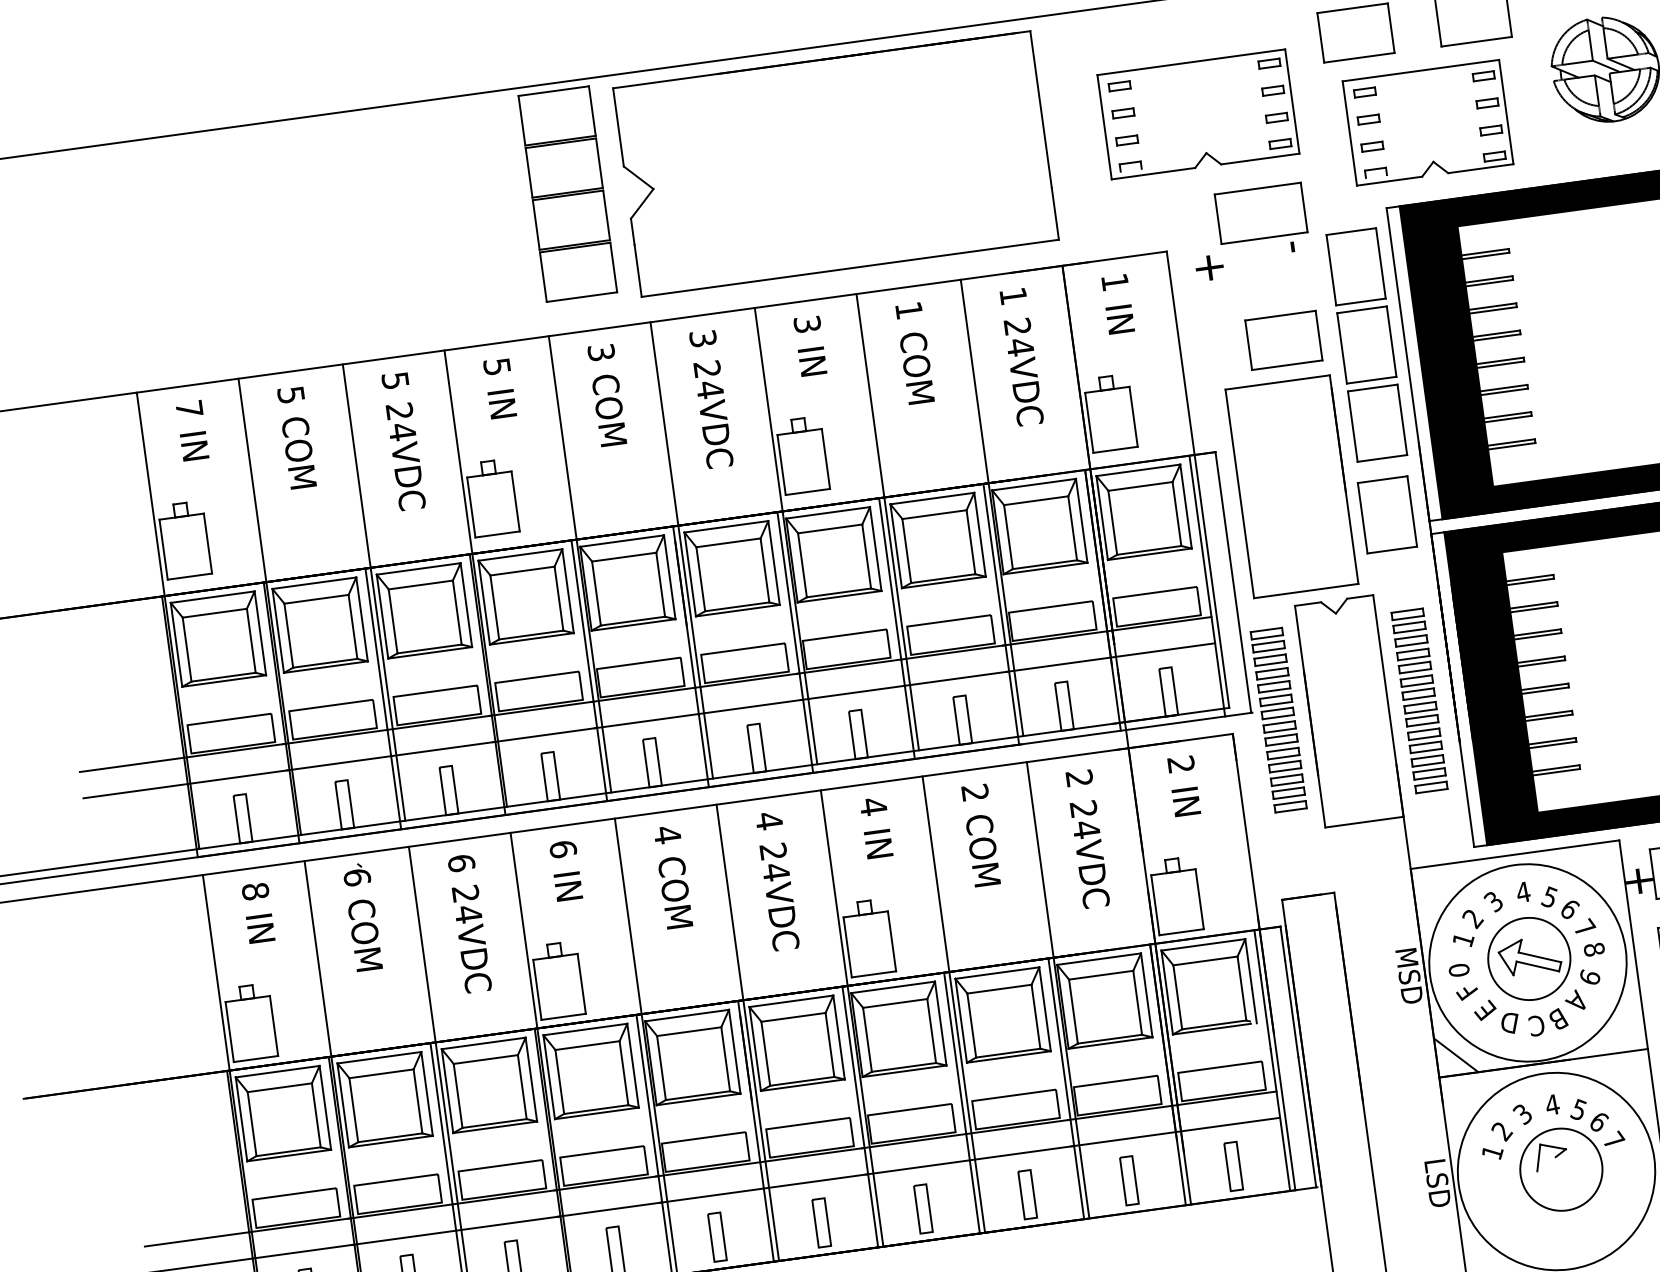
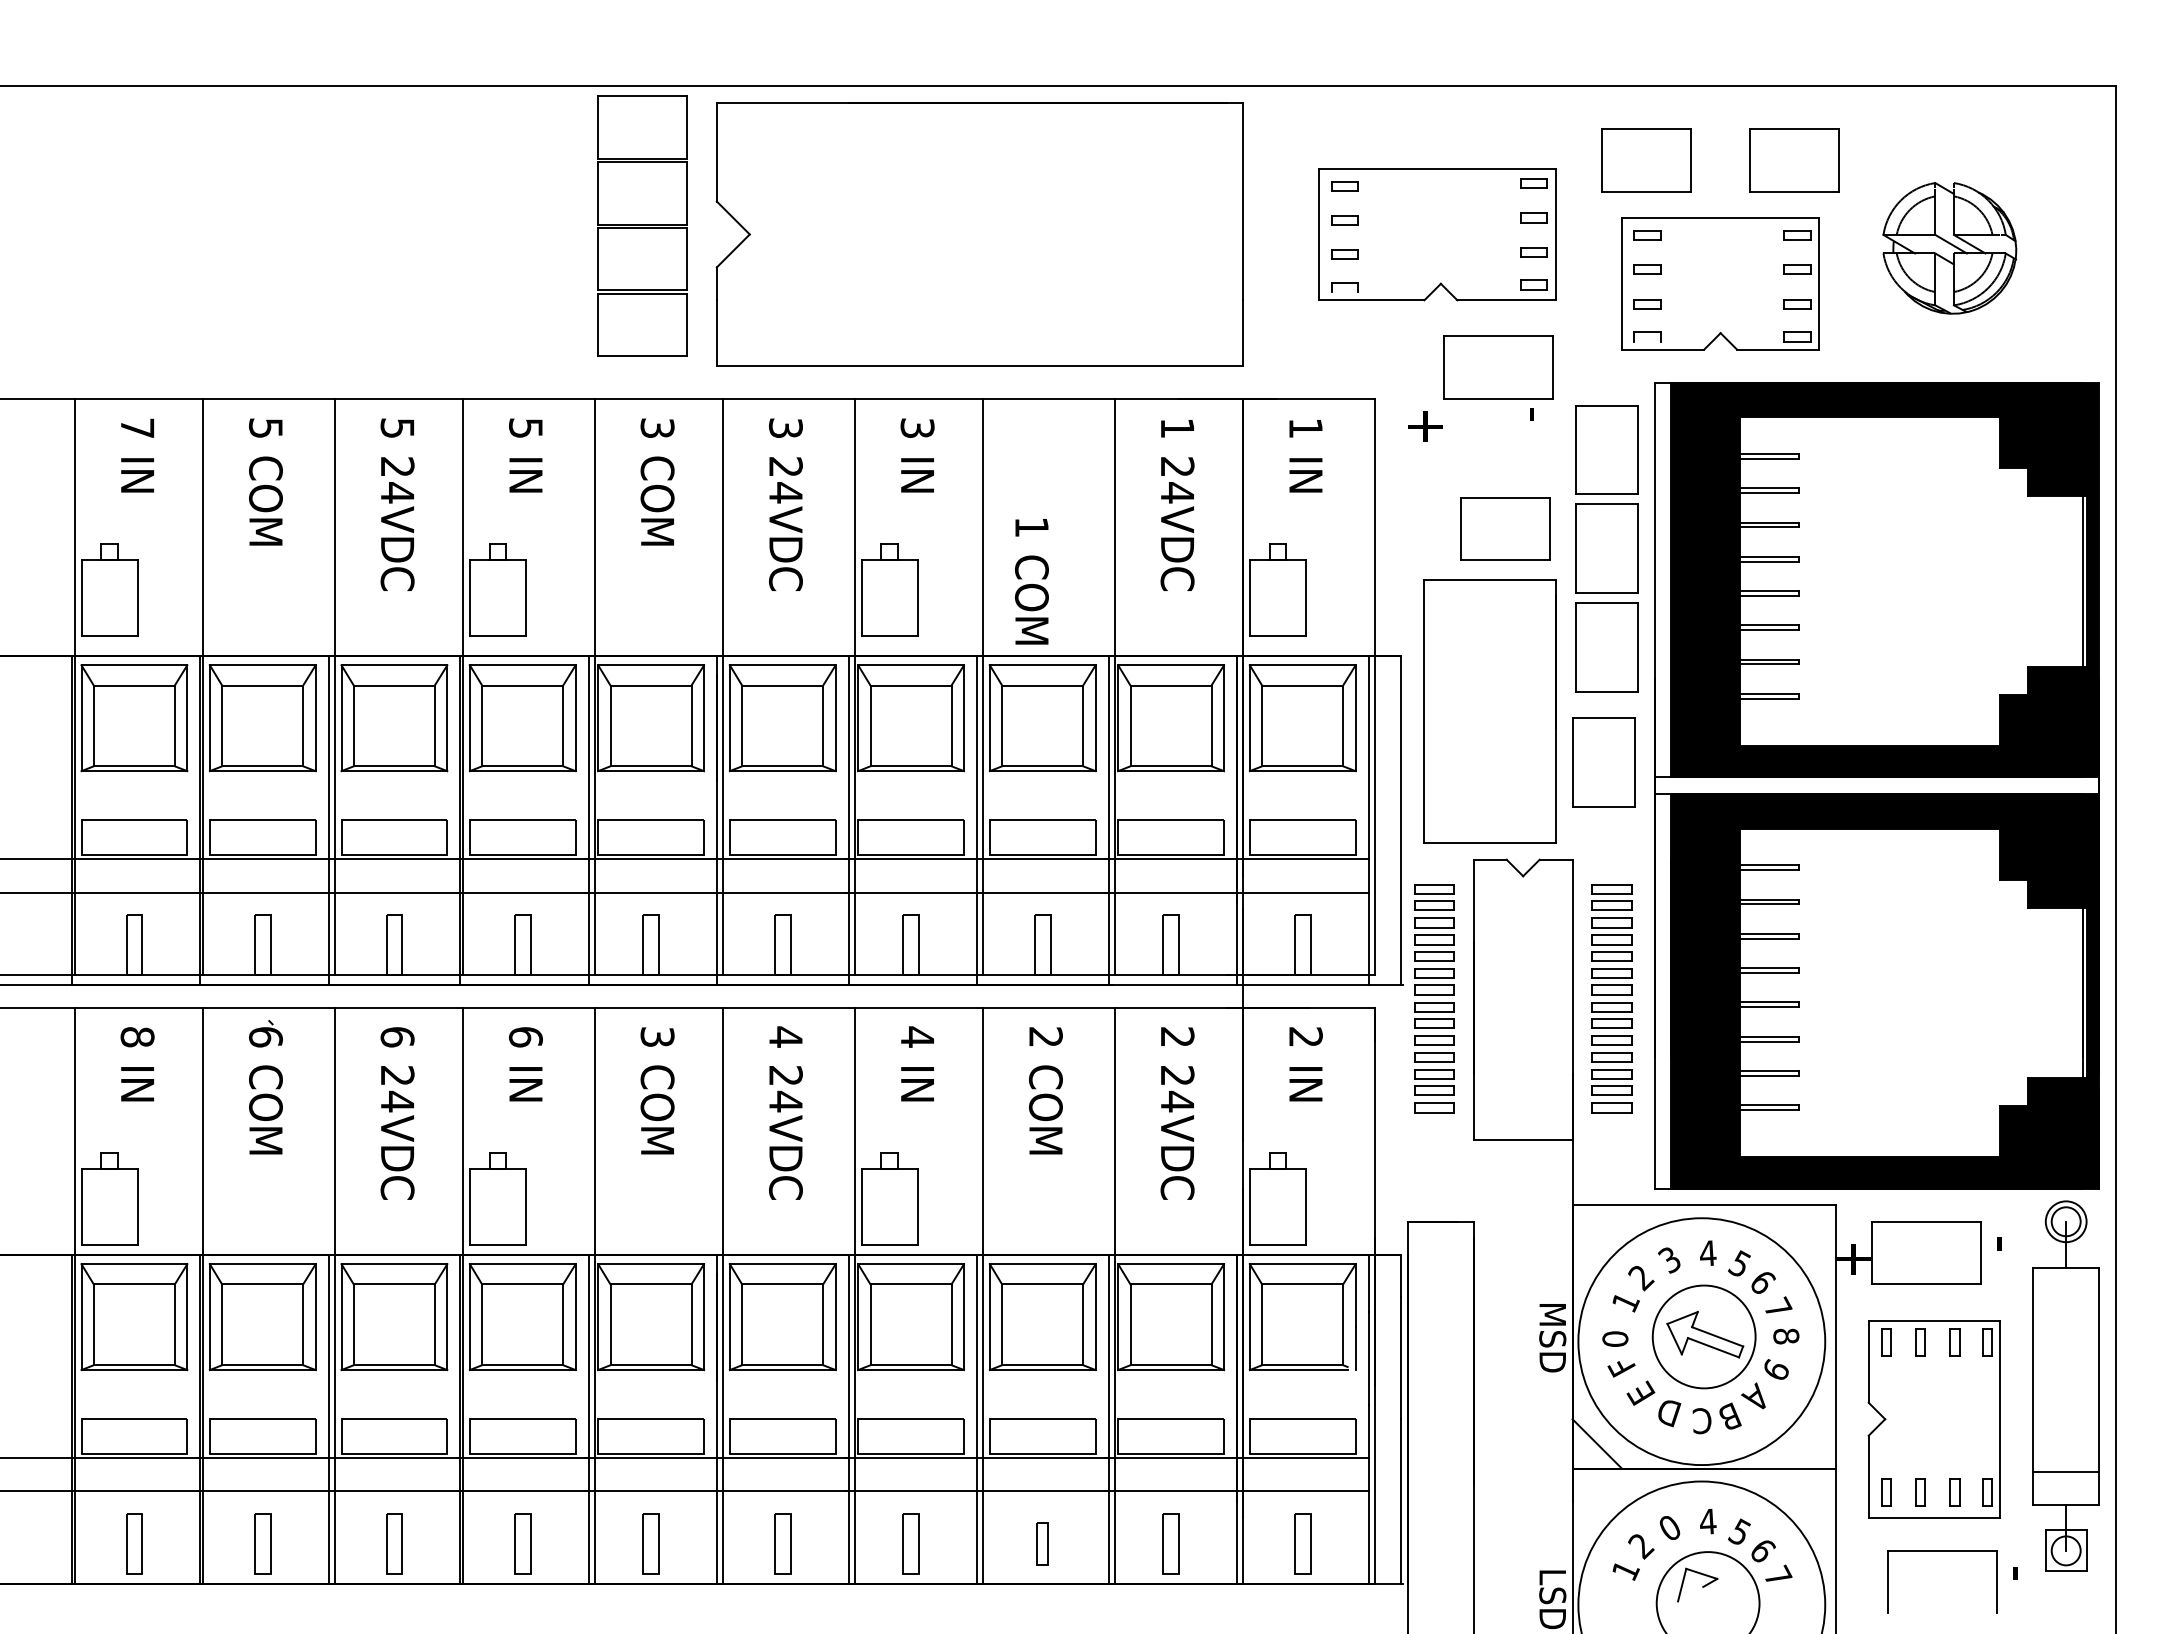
text: (914, 353) -> (1031, 581), moved
text: (667, 834) -> (657, 1036), 4 -> 3
text: (1522, 1114) -> (1669, 1528), 3 -> 0
part: (1027, 1194) -> (1042, 1543), size x0.7

